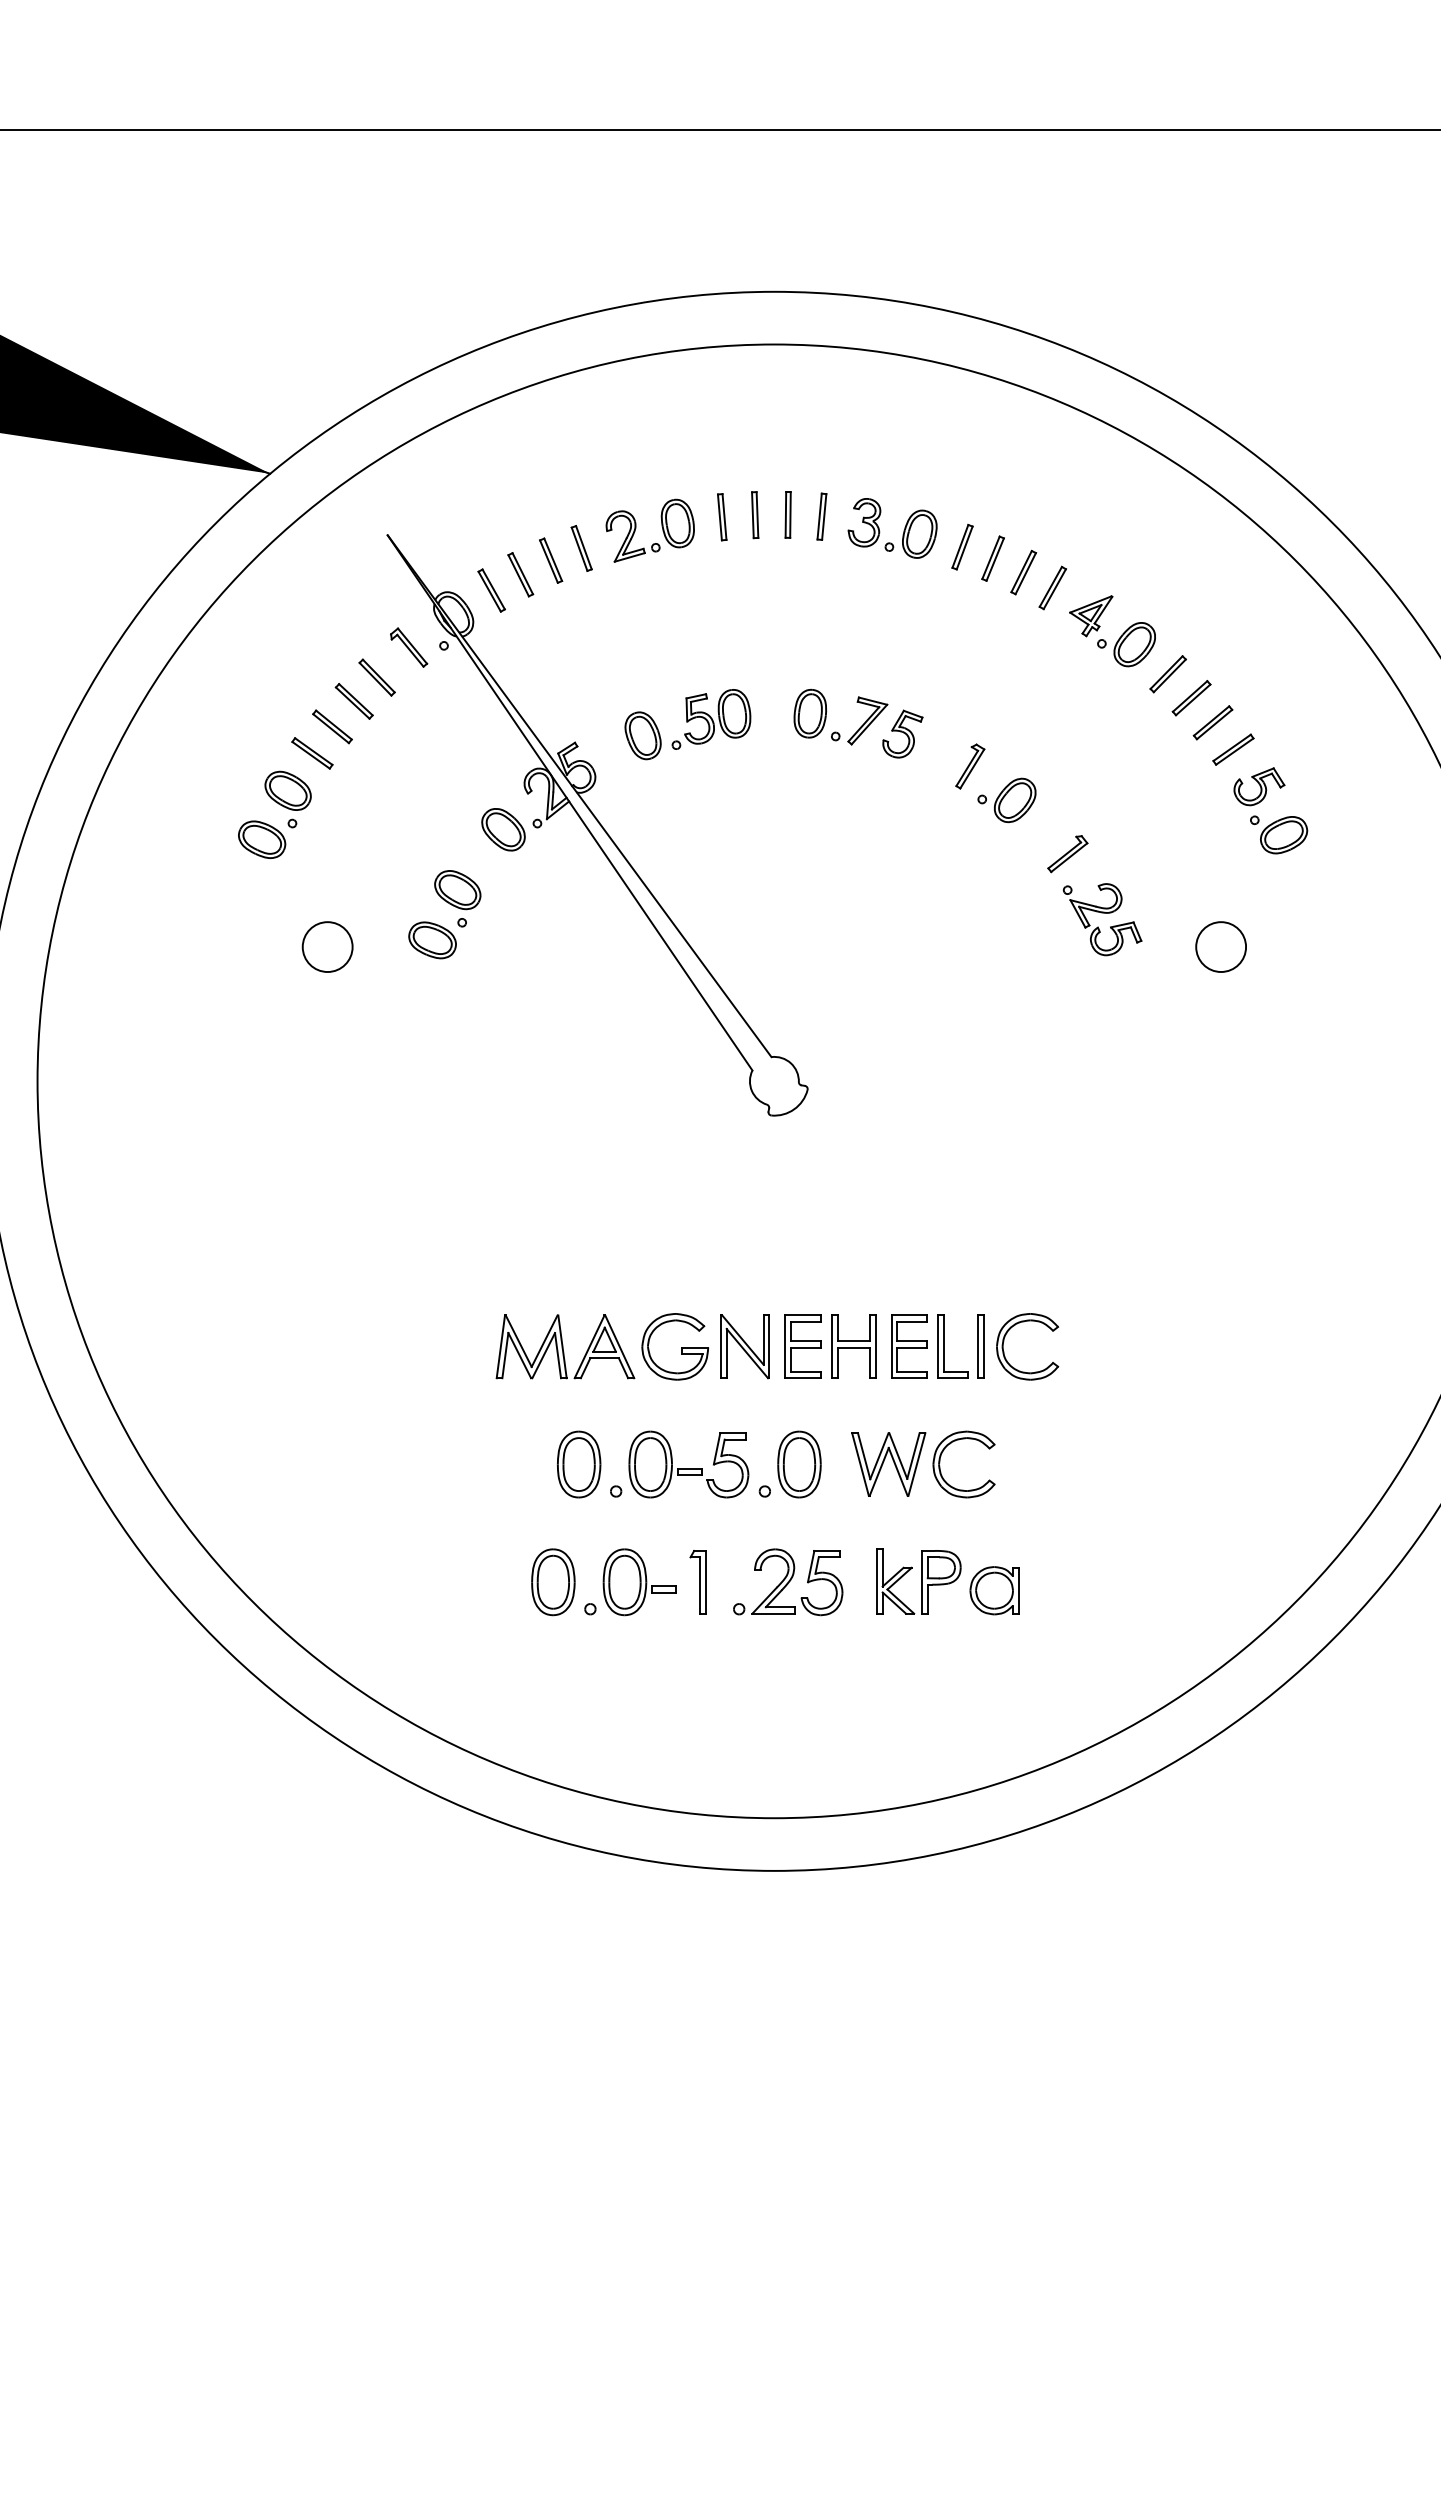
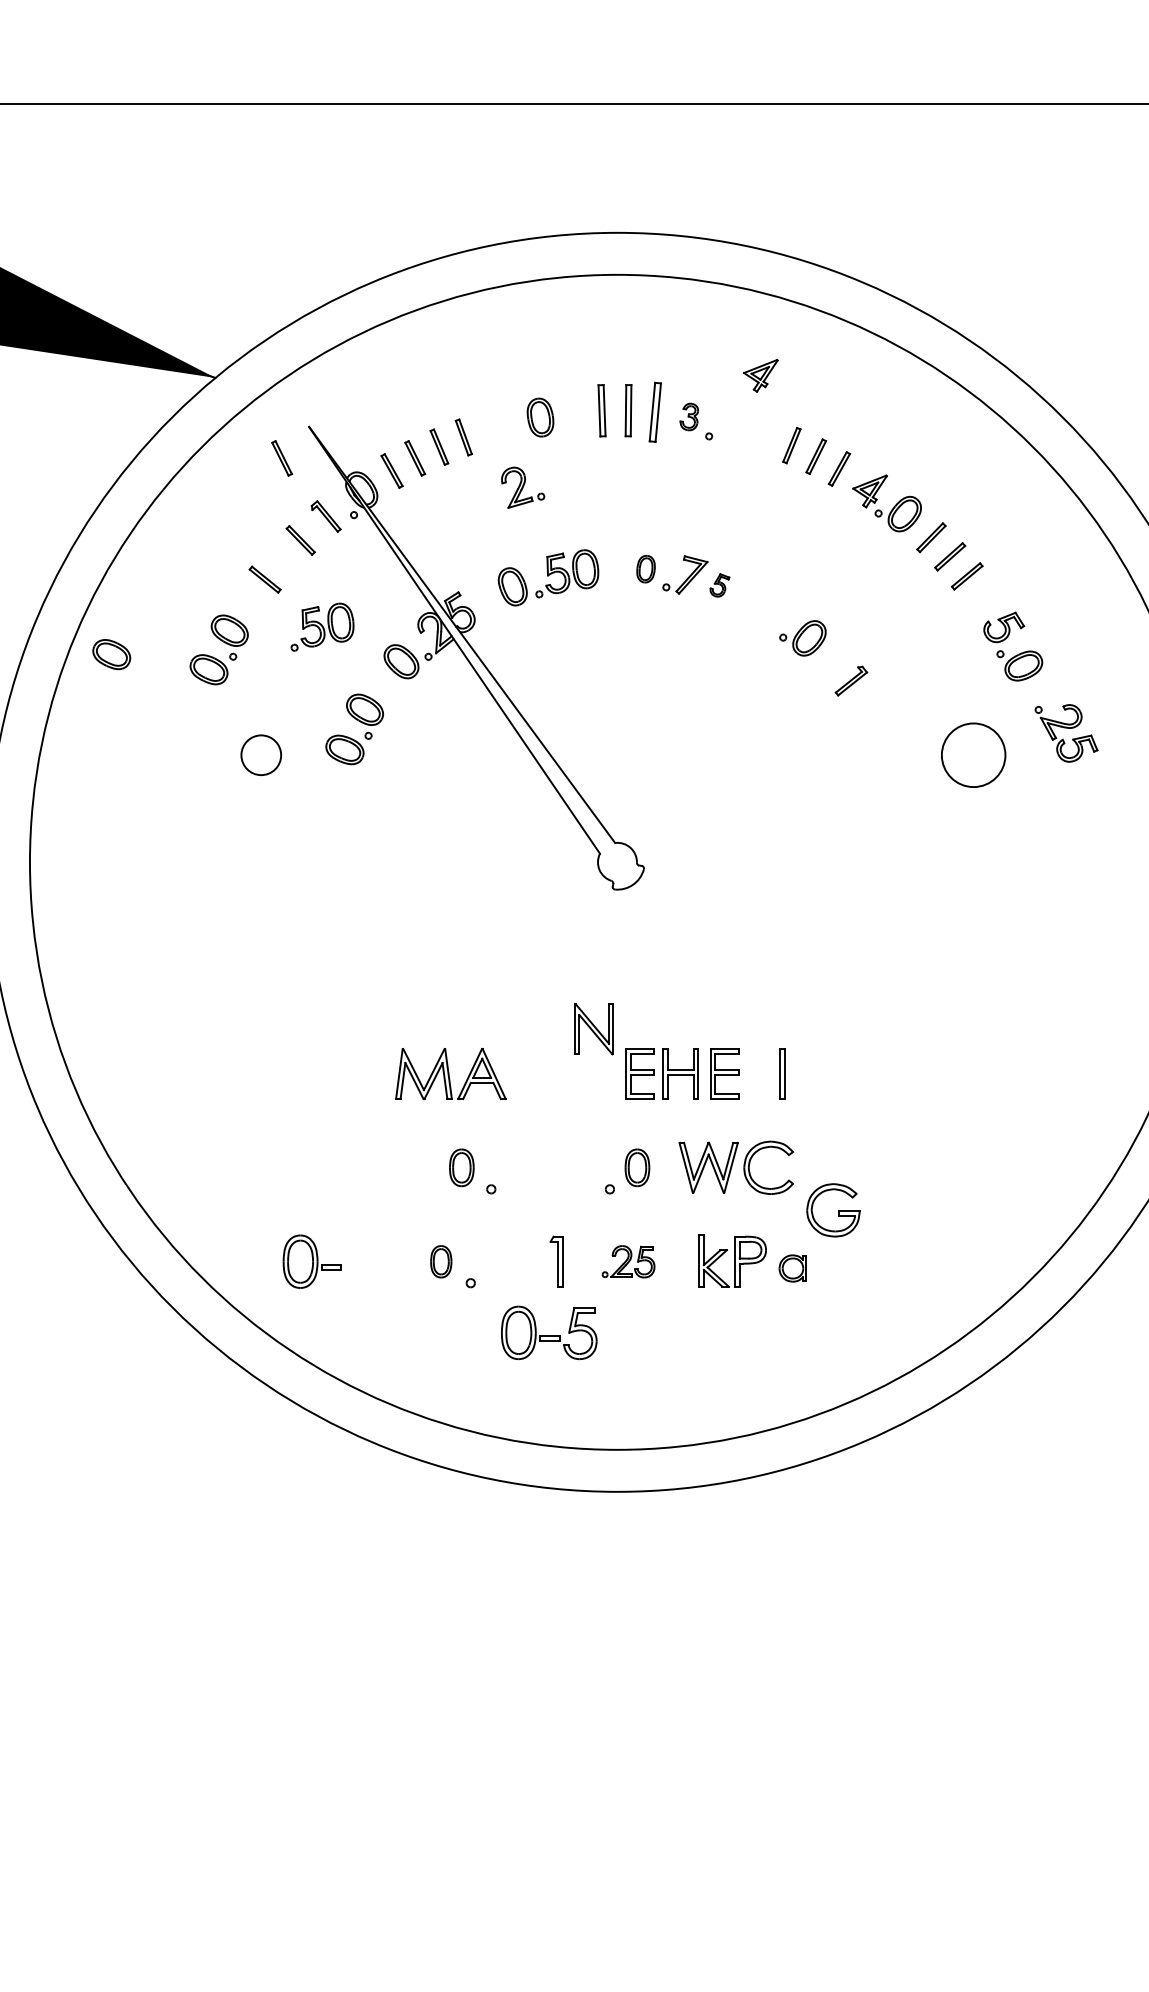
part: (954, 471) -> (761, 376), added
part: (787, 514) -> (627, 410), size x1.4
part: (755, 515) -> (602, 411), size x1.4
part: (821, 516) -> (655, 411), size x1.6
part: (722, 517) -> (576, 412), removed
part: (864, 522) -> (689, 416), size x0.7
part: (919, 533) -> (733, 425), removed
part: (632, 536) -> (522, 487), moved
part: (962, 546) -> (767, 435), removed
part: (353, 574) -> (281, 458), added
part: (353, 701) -> (281, 559), removed
part: (809, 713) -> (645, 569), size x0.7
part: (902, 733) -> (719, 584), size x0.6
part: (1233, 749) -> (983, 597), removed
part: (312, 753) -> (249, 600), removed
part: (970, 766) -> (773, 611), removed
part: (404, 786) -> (322, 627), added
part: (140, 820) -> (112, 654), added
part: (1102, 919) -> (1066, 733), moved
circle: (1221, 947) -> (973, 755), size x1.6
part: (1004, 1341) -> (800, 1069), removed
part: (744, 1346) -> (593, 1029), moved
part: (944, 1346) -> (753, 1073), removed
part: (681, 1347) -> (838, 1210), moved
part: (579, 1464) -> (462, 1167), size x0.7
part: (688, 1464) -> (548, 1332), moved
part: (799, 1464) -> (637, 1167), size x0.7
part: (553, 1582) -> (441, 1261), size x0.6
part: (639, 1582) -> (312, 1261), moved
part: (788, 1582) -> (628, 1261), size x0.6
part: (994, 1590) -> (792, 1268), size x0.7

